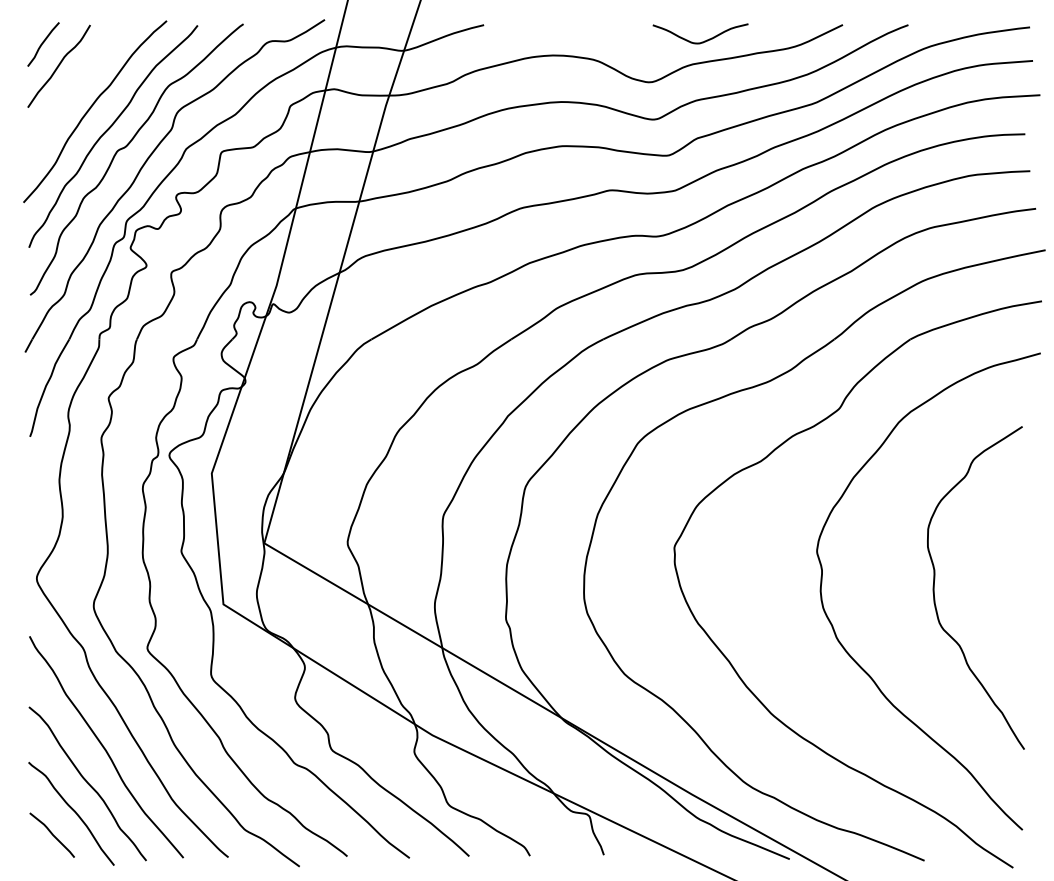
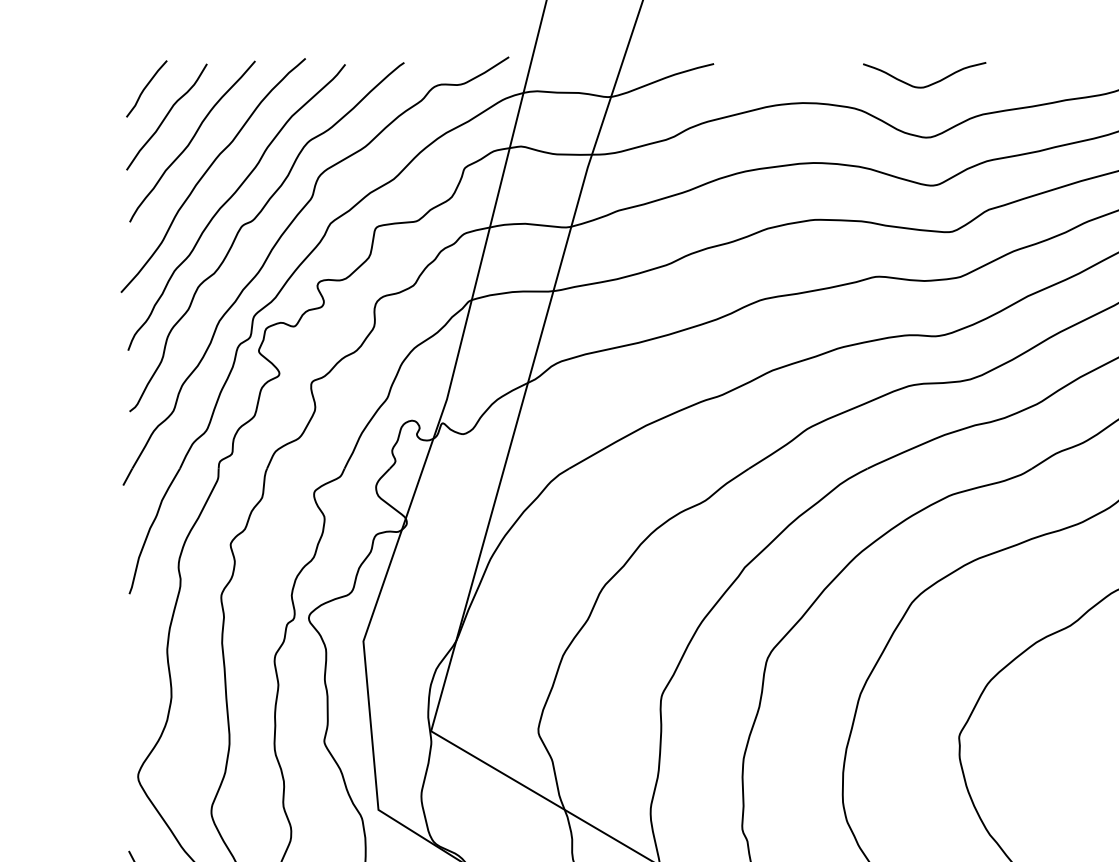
curve: (704, 40) -> (929, 83), moved
curve: (78, 85) -> (191, 141), added

